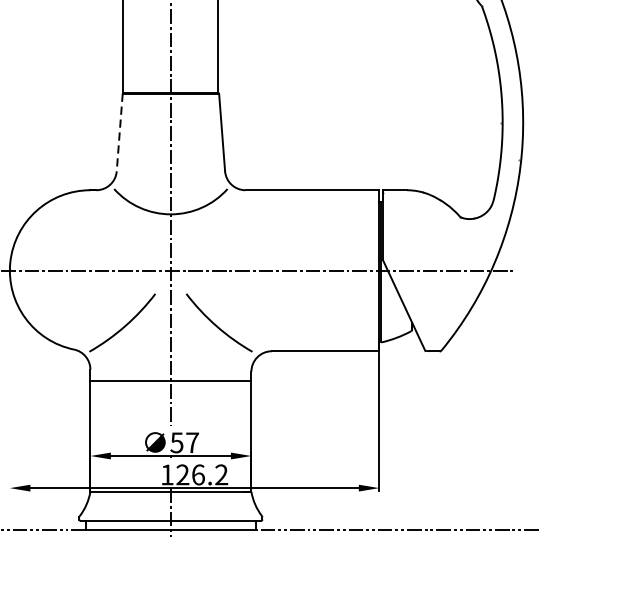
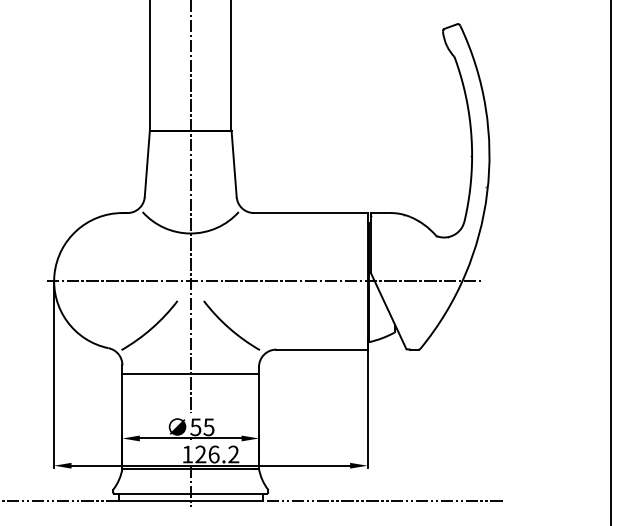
line: (119, 132) -> (147, 164), dashed -> solid
line: (10, 381) -> (54, 375), added
text: (191, 443) -> (208, 427), 57 -> 55

